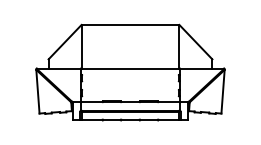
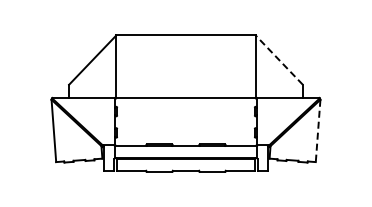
line: (196, 41) -> (279, 59), solid -> dashed
line: (223, 92) -> (318, 131), solid -> dashed

